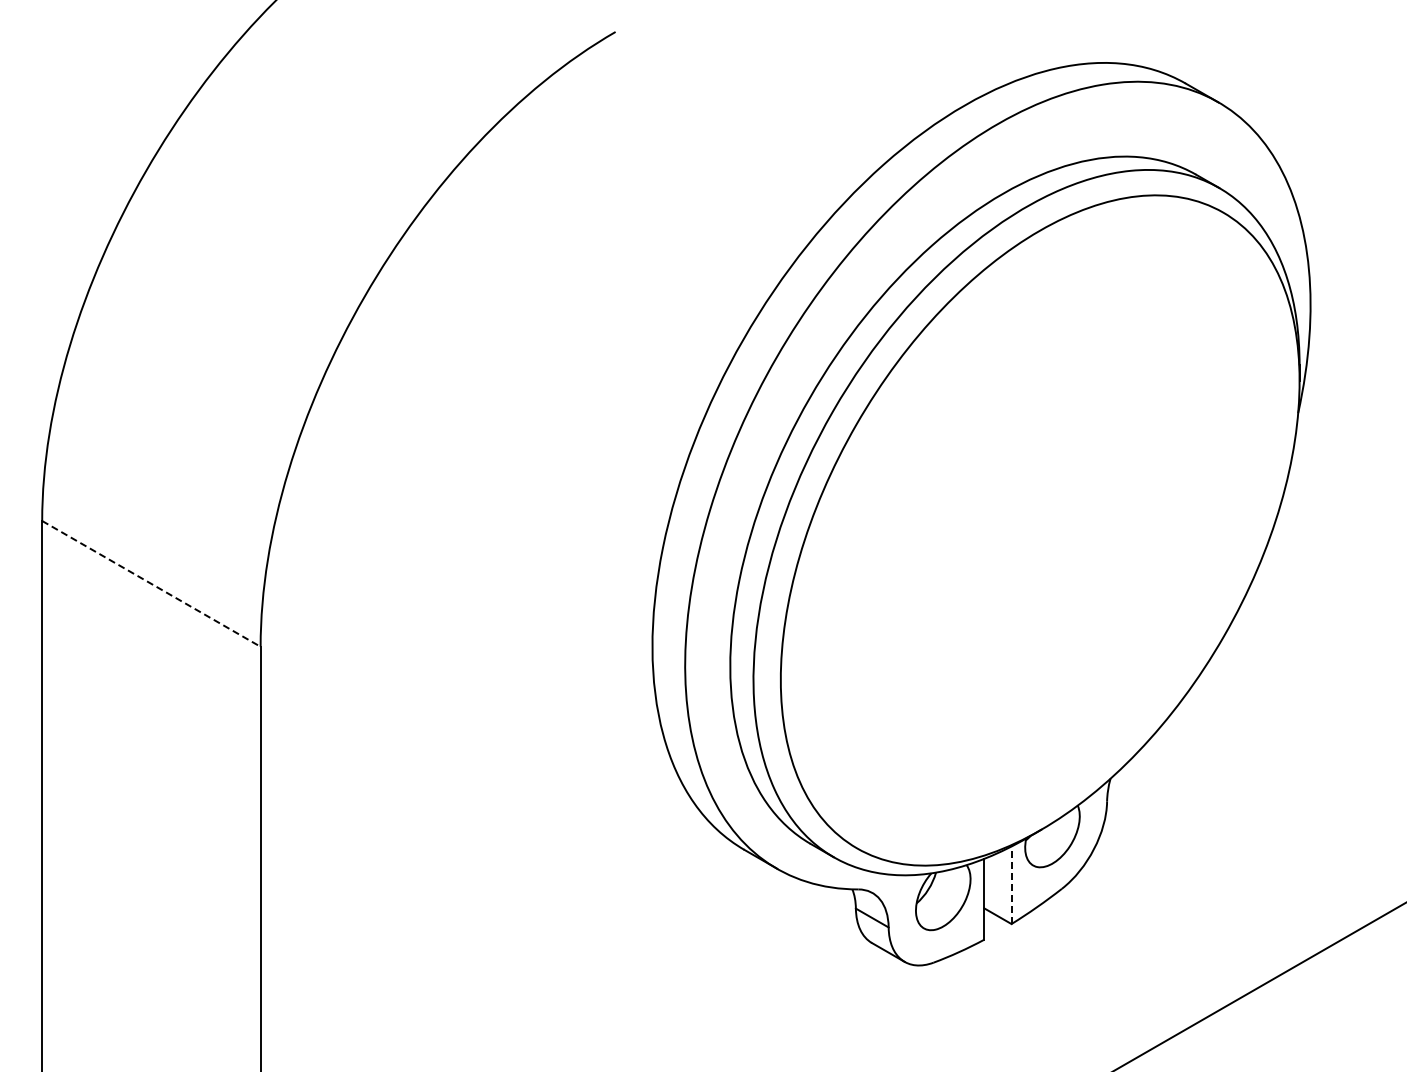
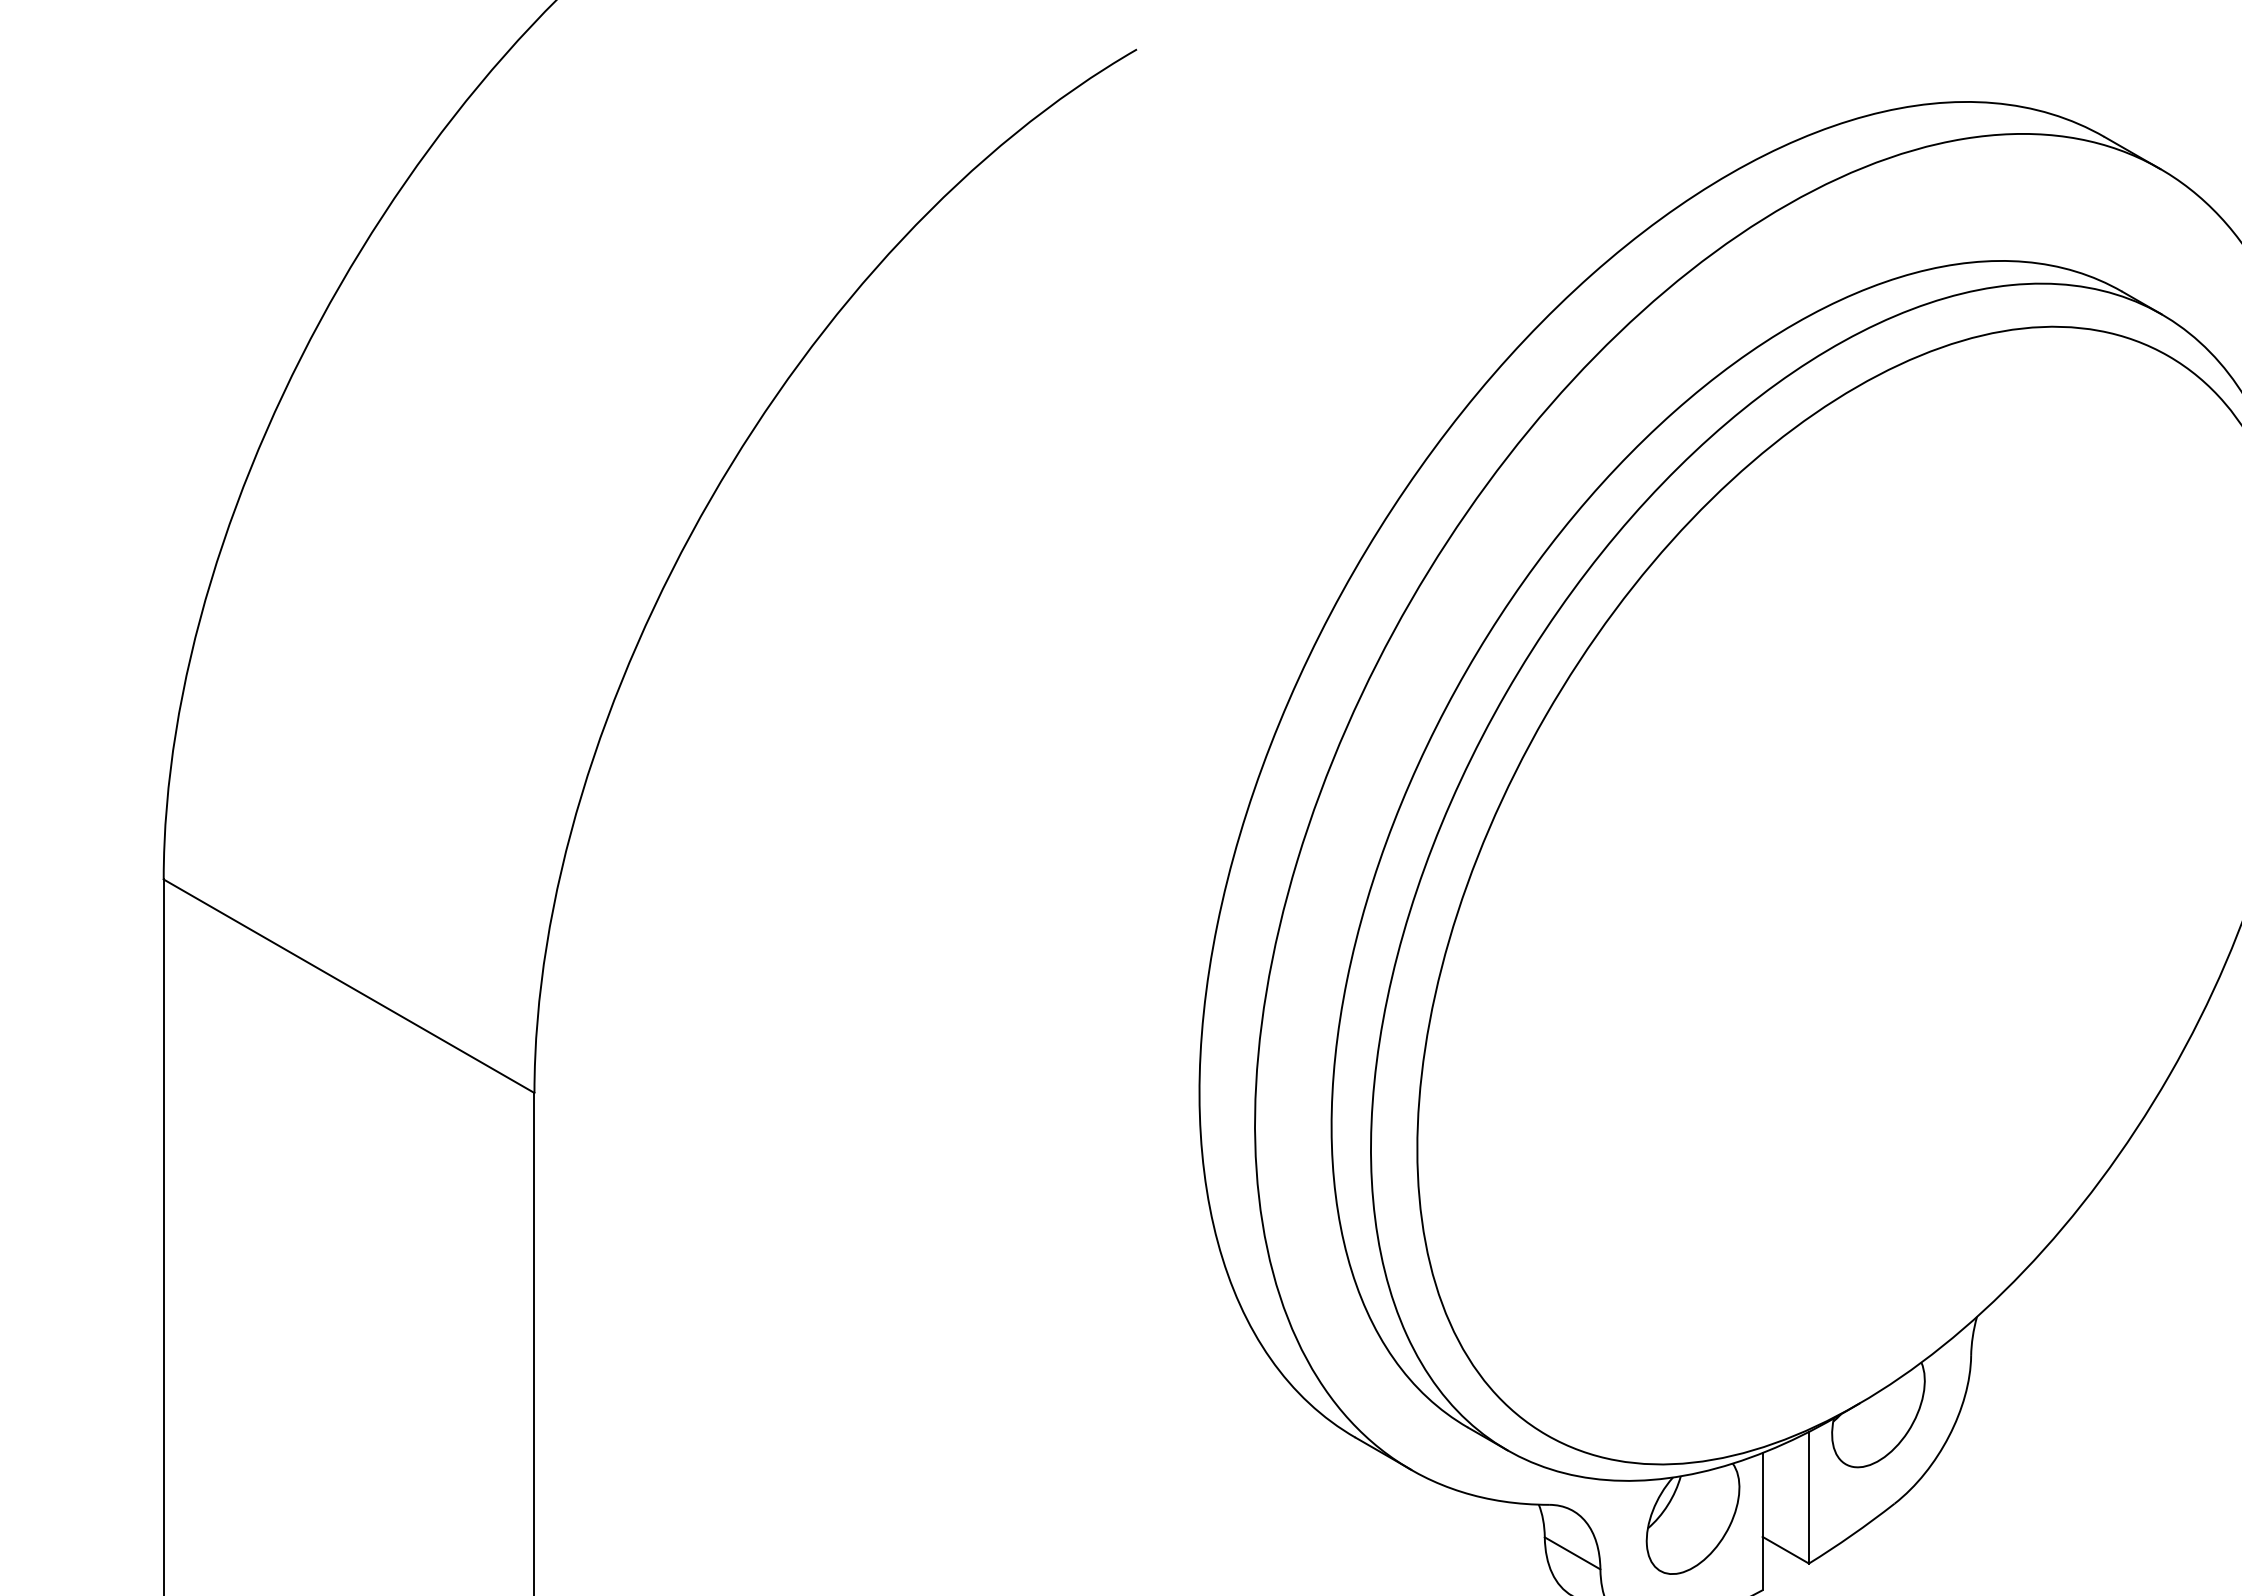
line: (151, 584) -> (349, 987), dashed -> solid
line: (1011, 885) -> (1808, 1498), dashed -> solid

